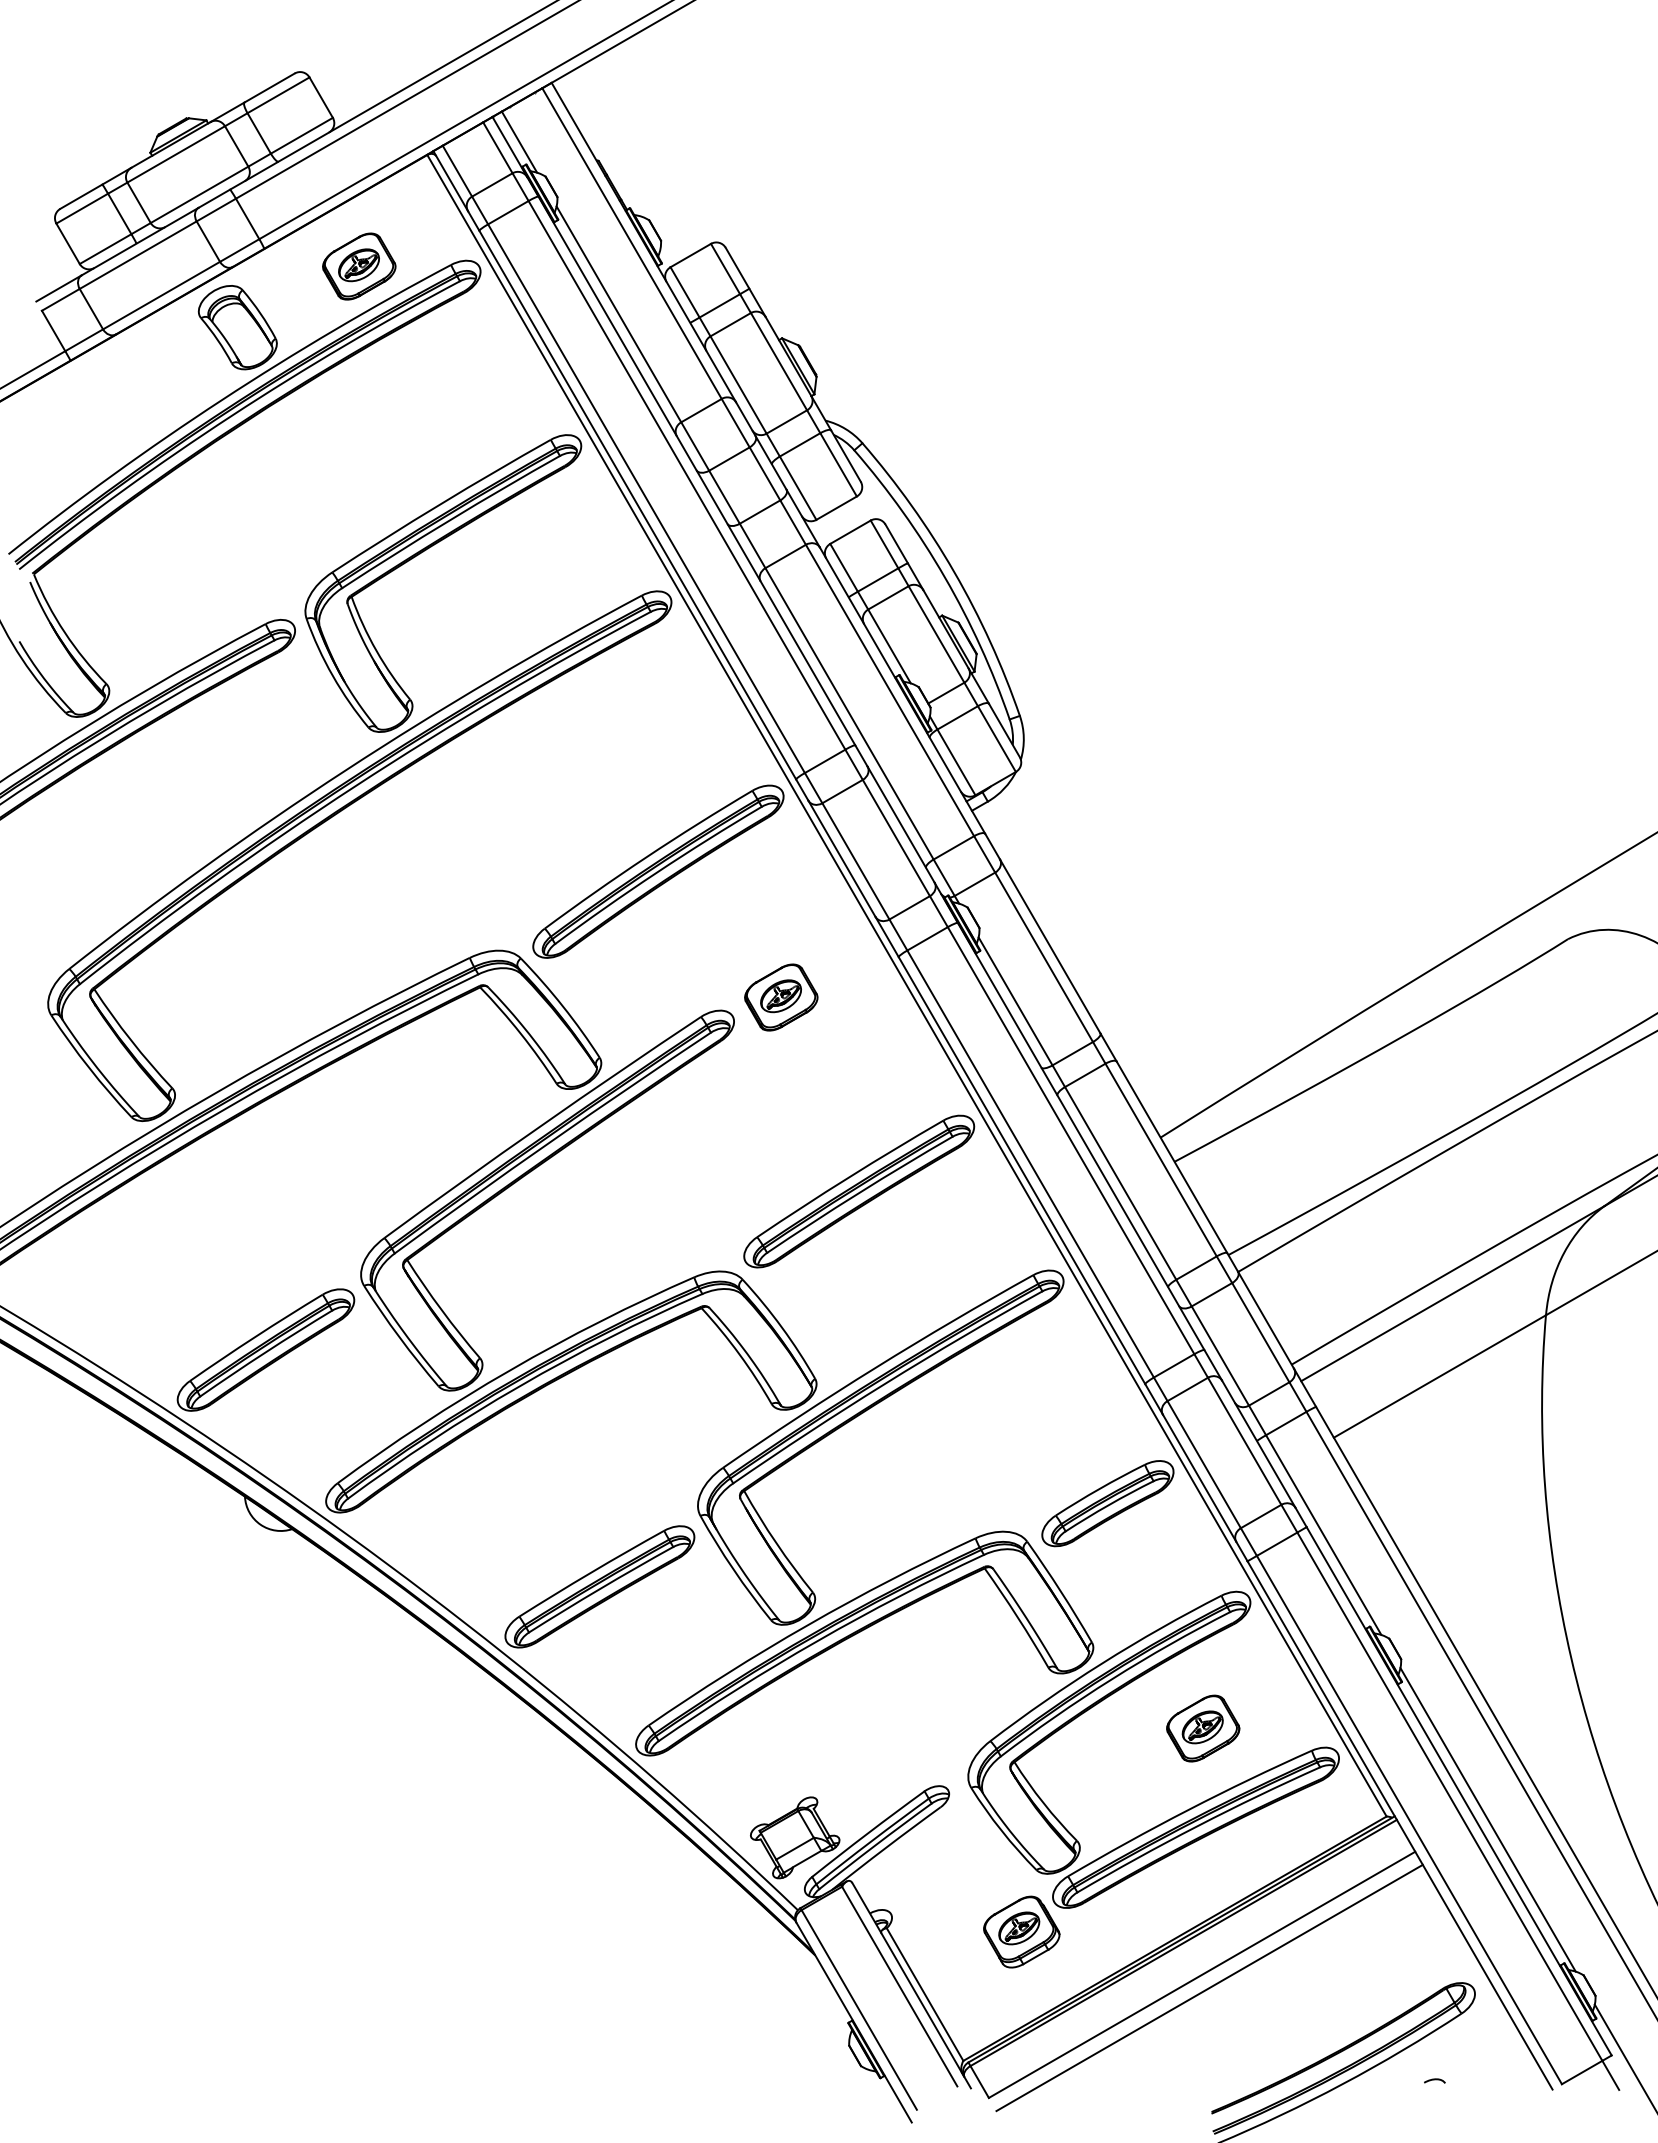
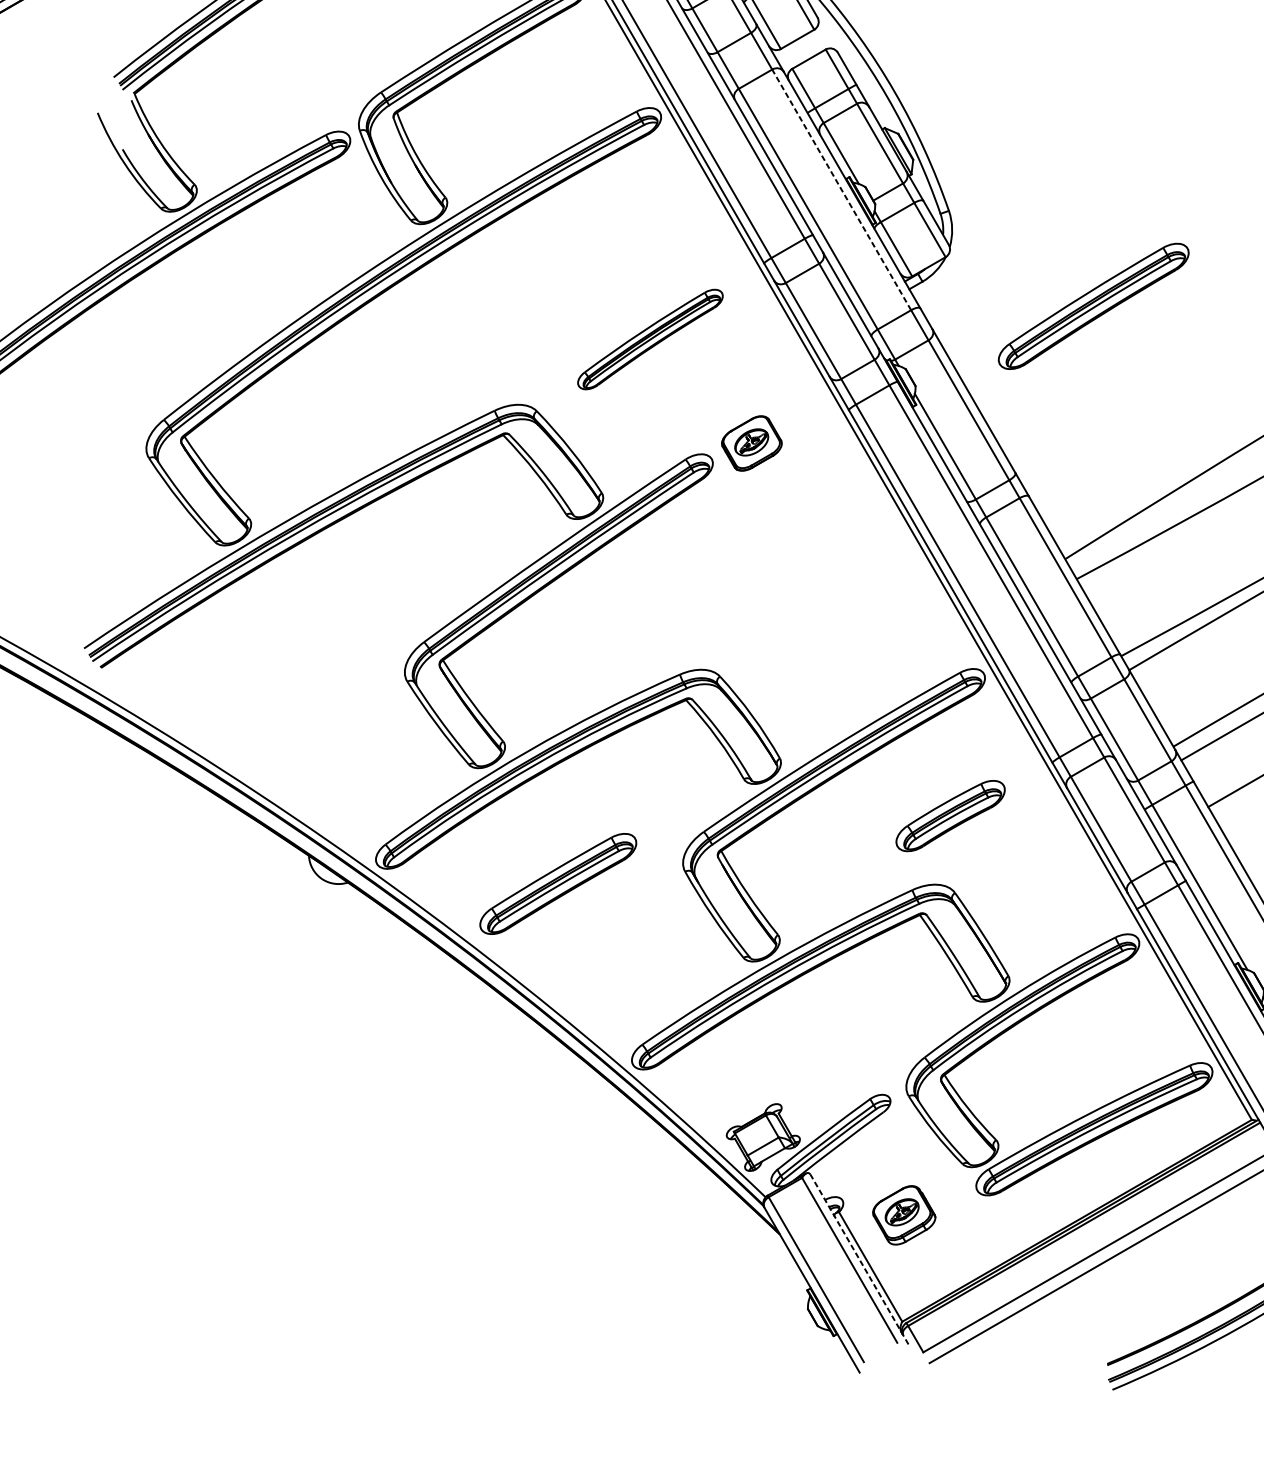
line: (889, 690) -> (841, 189), solid -> dashed
part: (658, 871) -> (650, 339), size x0.7
part: (859, 1191) -> (1093, 306), moved
part: (265, 1349) -> (325, 734), removed
part: (1107, 1503) -> (950, 815), moved
part: (599, 1586) -> (557, 883), moved
part: (1203, 1728) -> (1100, 1047), removed
part: (1021, 1931) -> (904, 1214), moved
line: (911, 1985) -> (859, 1259), solid -> dashed

